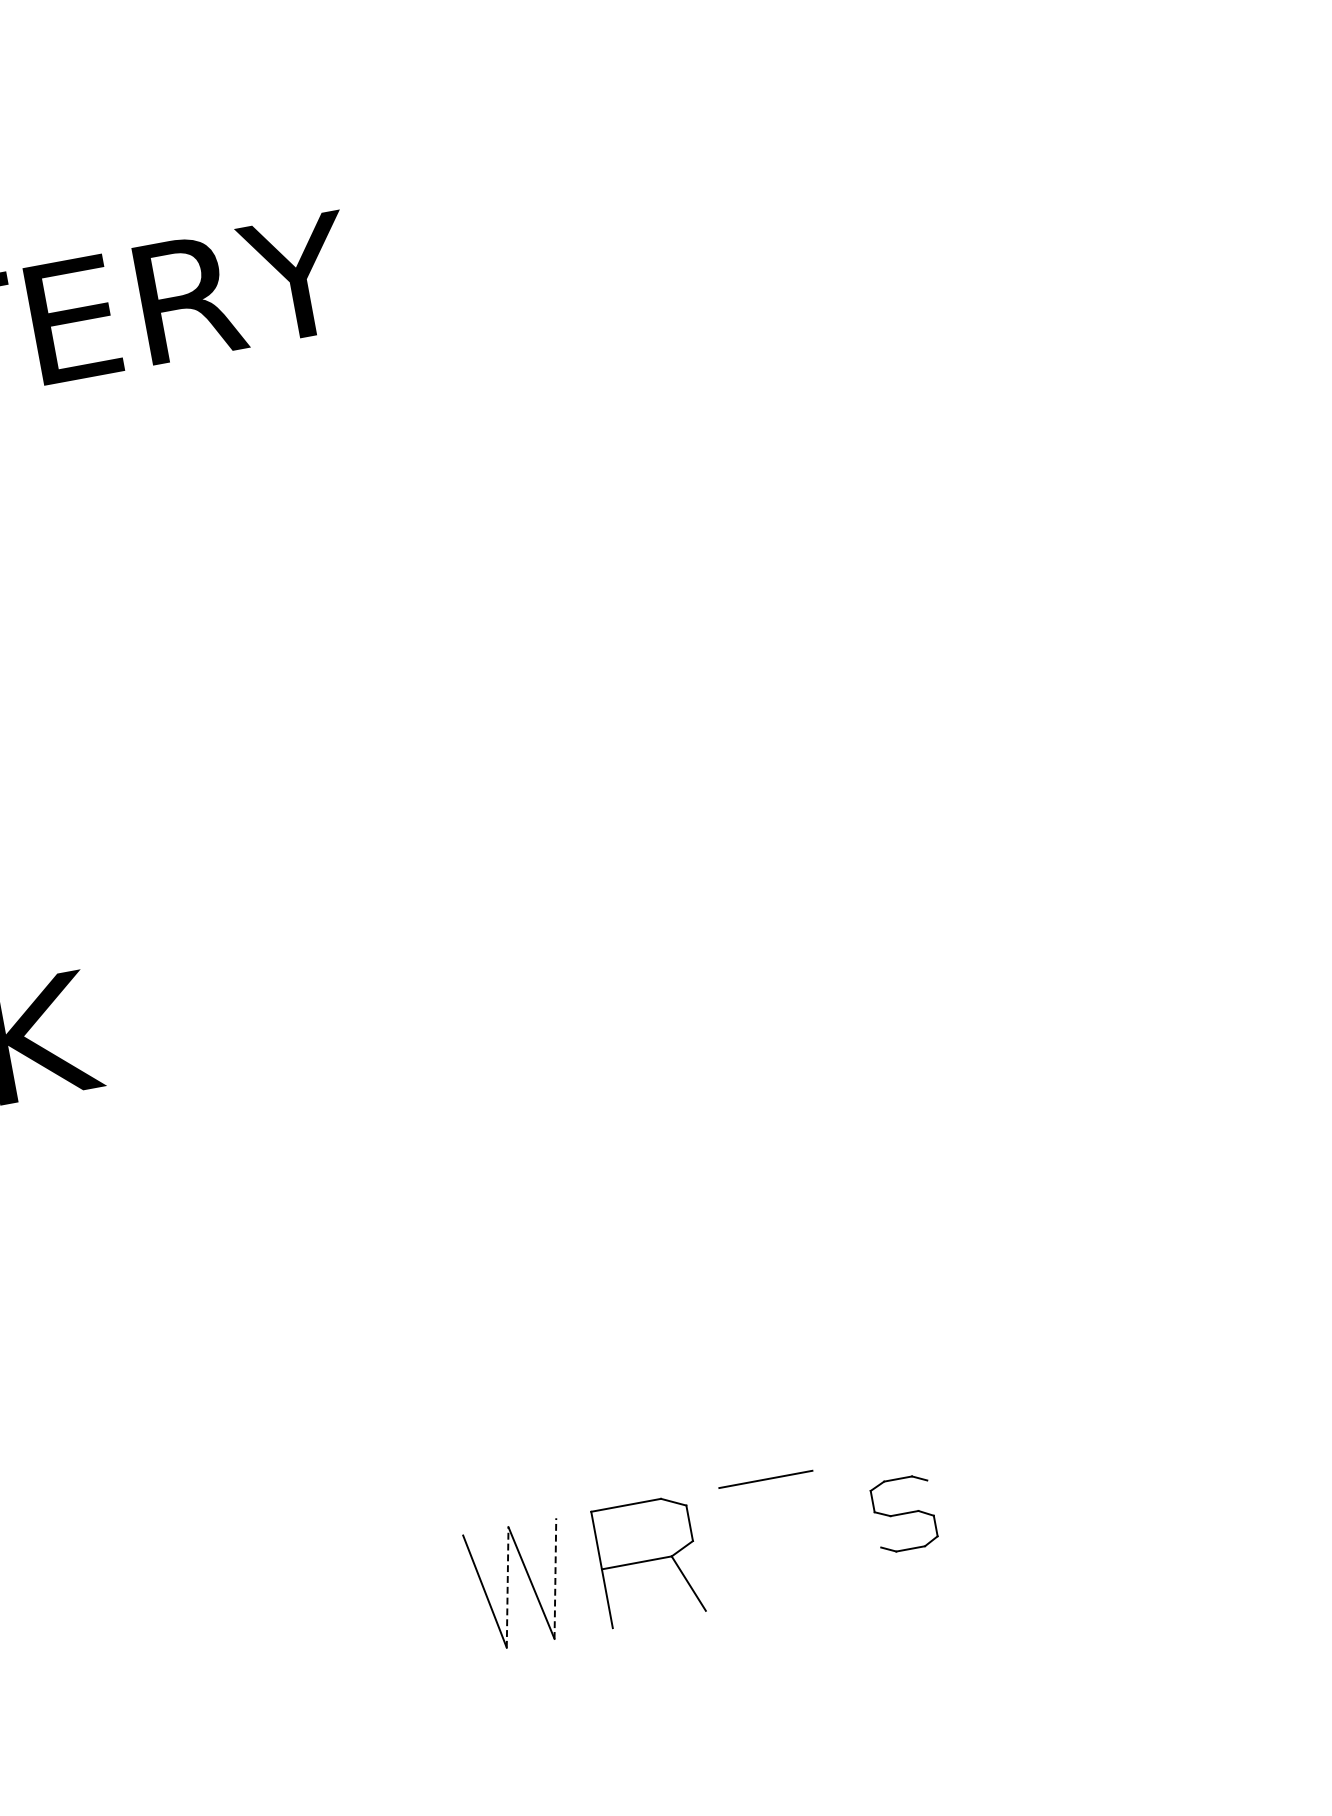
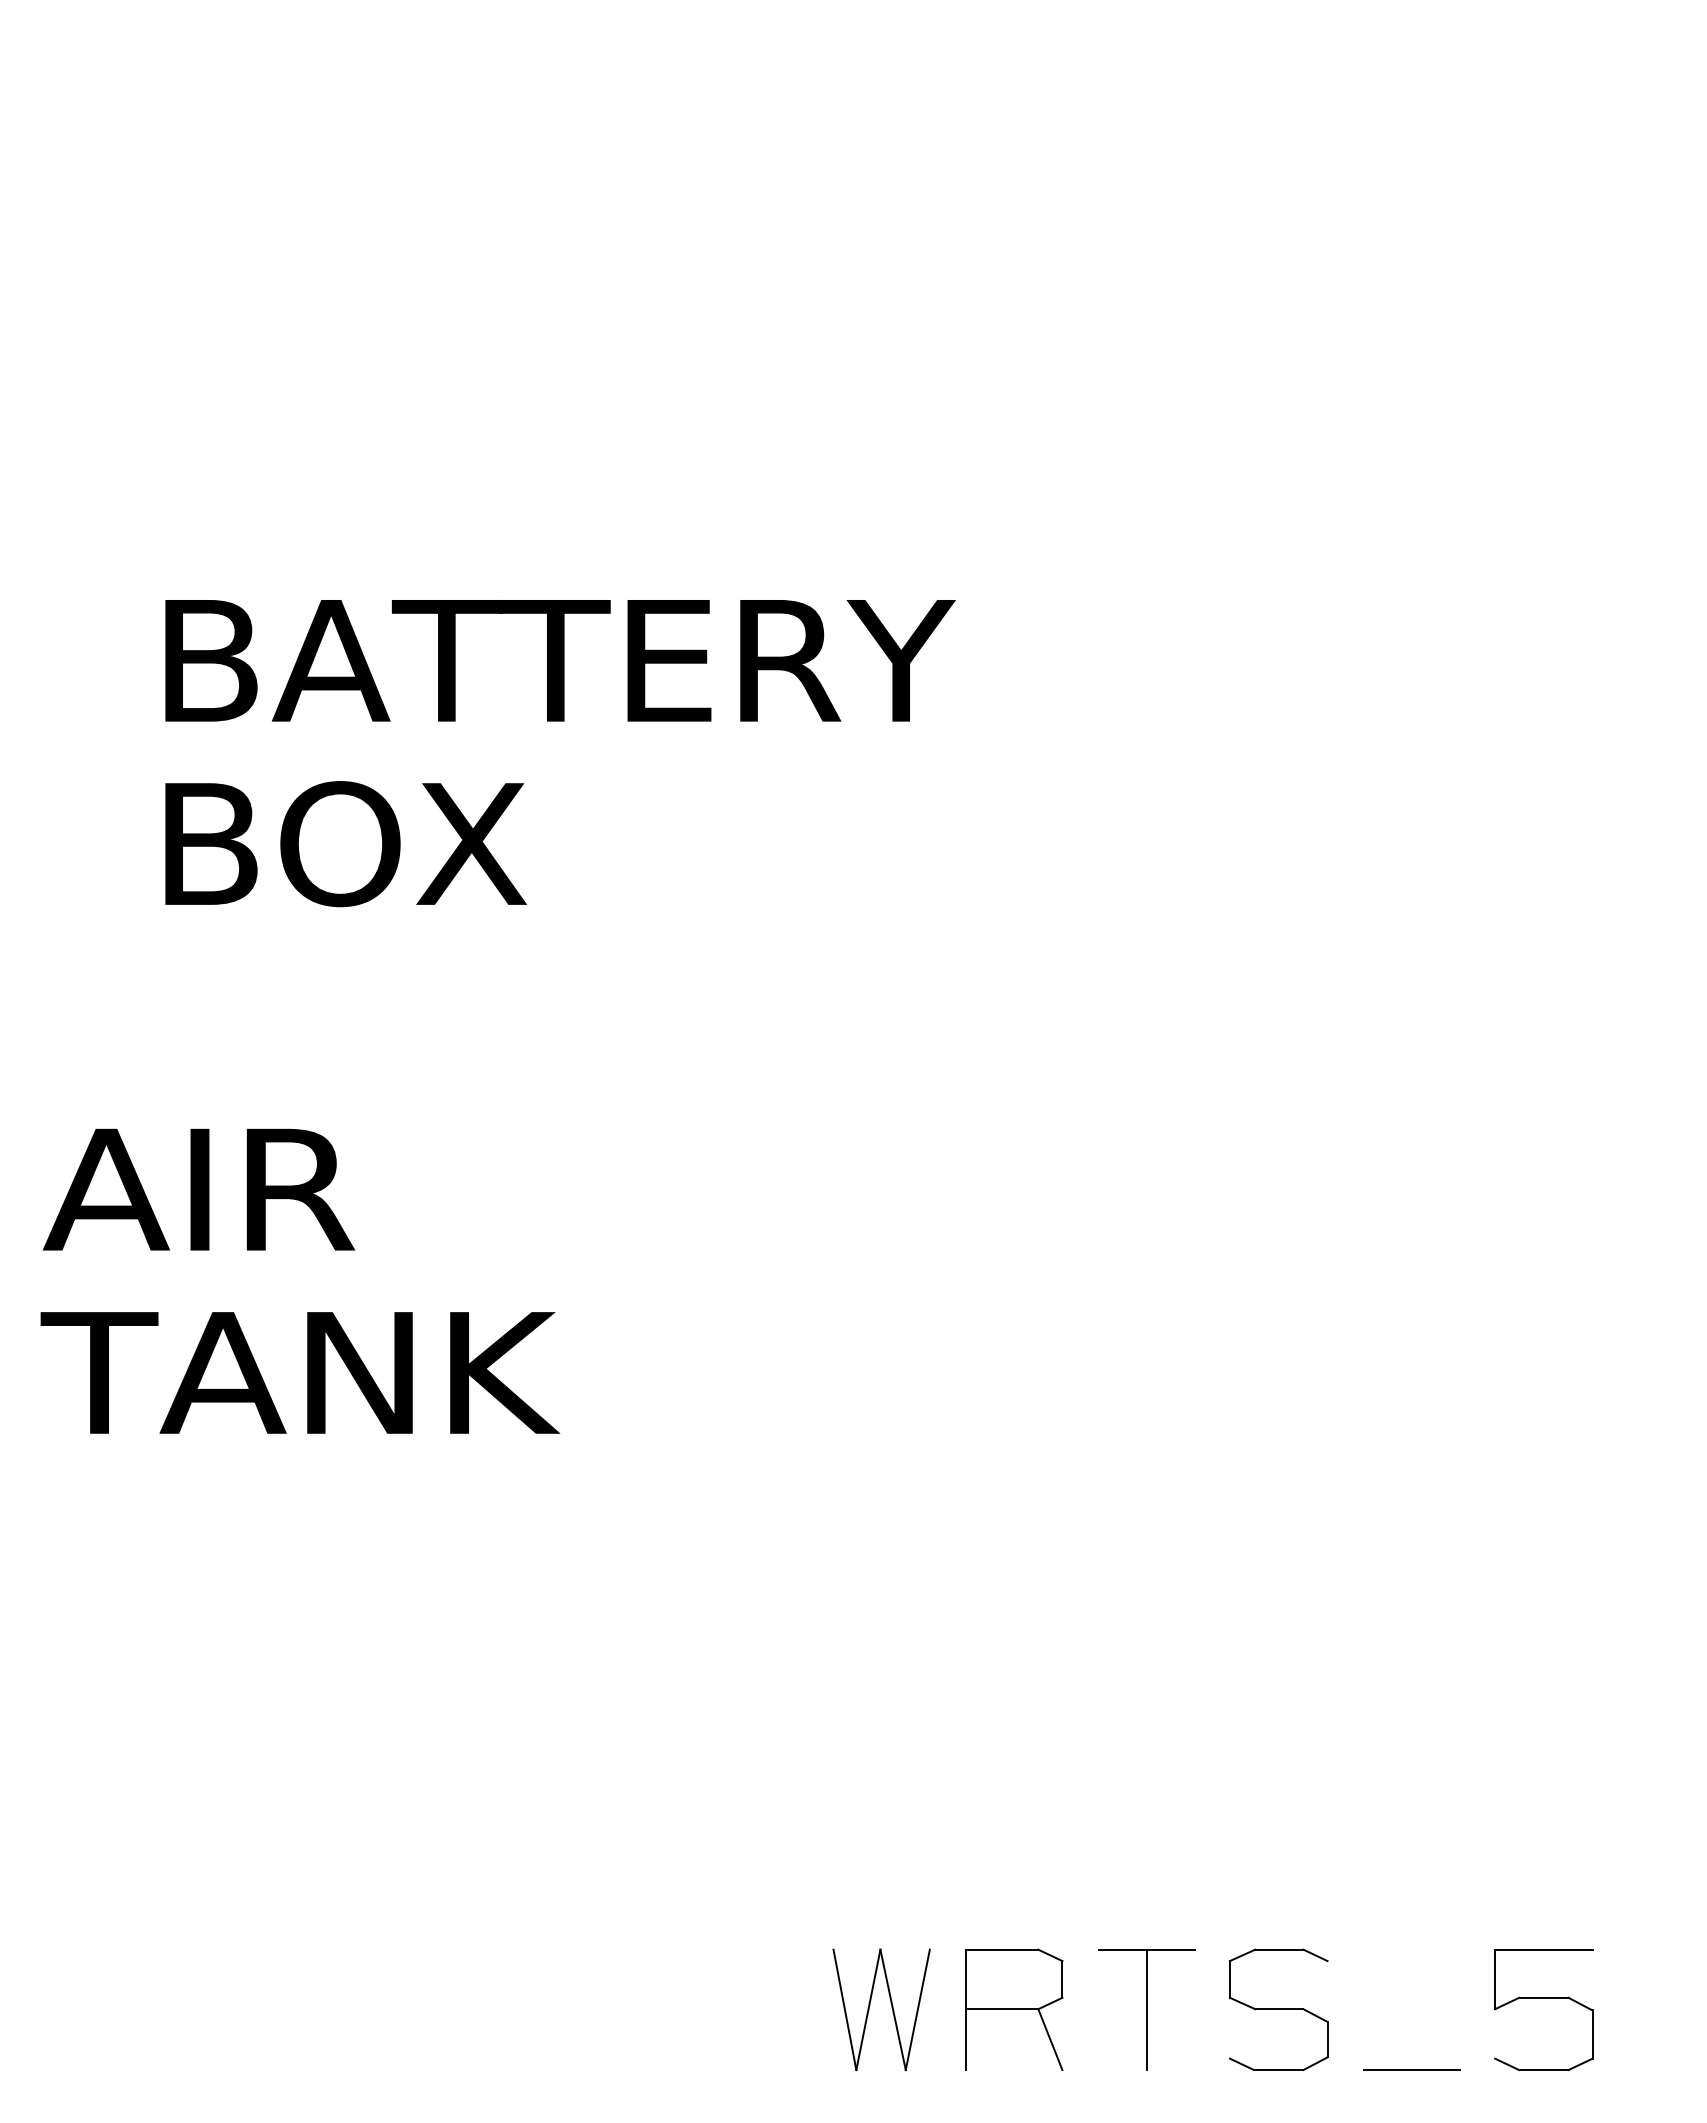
part: (1157, 1455) -> (1543, 1998), added
part: (903, 1513) -> (1278, 2009), size x1.67
line: (776, 1537) -> (1146, 2009), added
line: (1043, 1548) -> (1411, 2070), added
line: (555, 1578) -> (917, 2009), dashed -> solid
line: (507, 1587) -> (868, 2009), dashed -> solid

